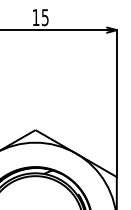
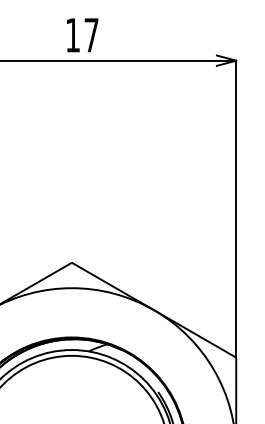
text: (44, 17) -> (90, 35), 15 -> 17

